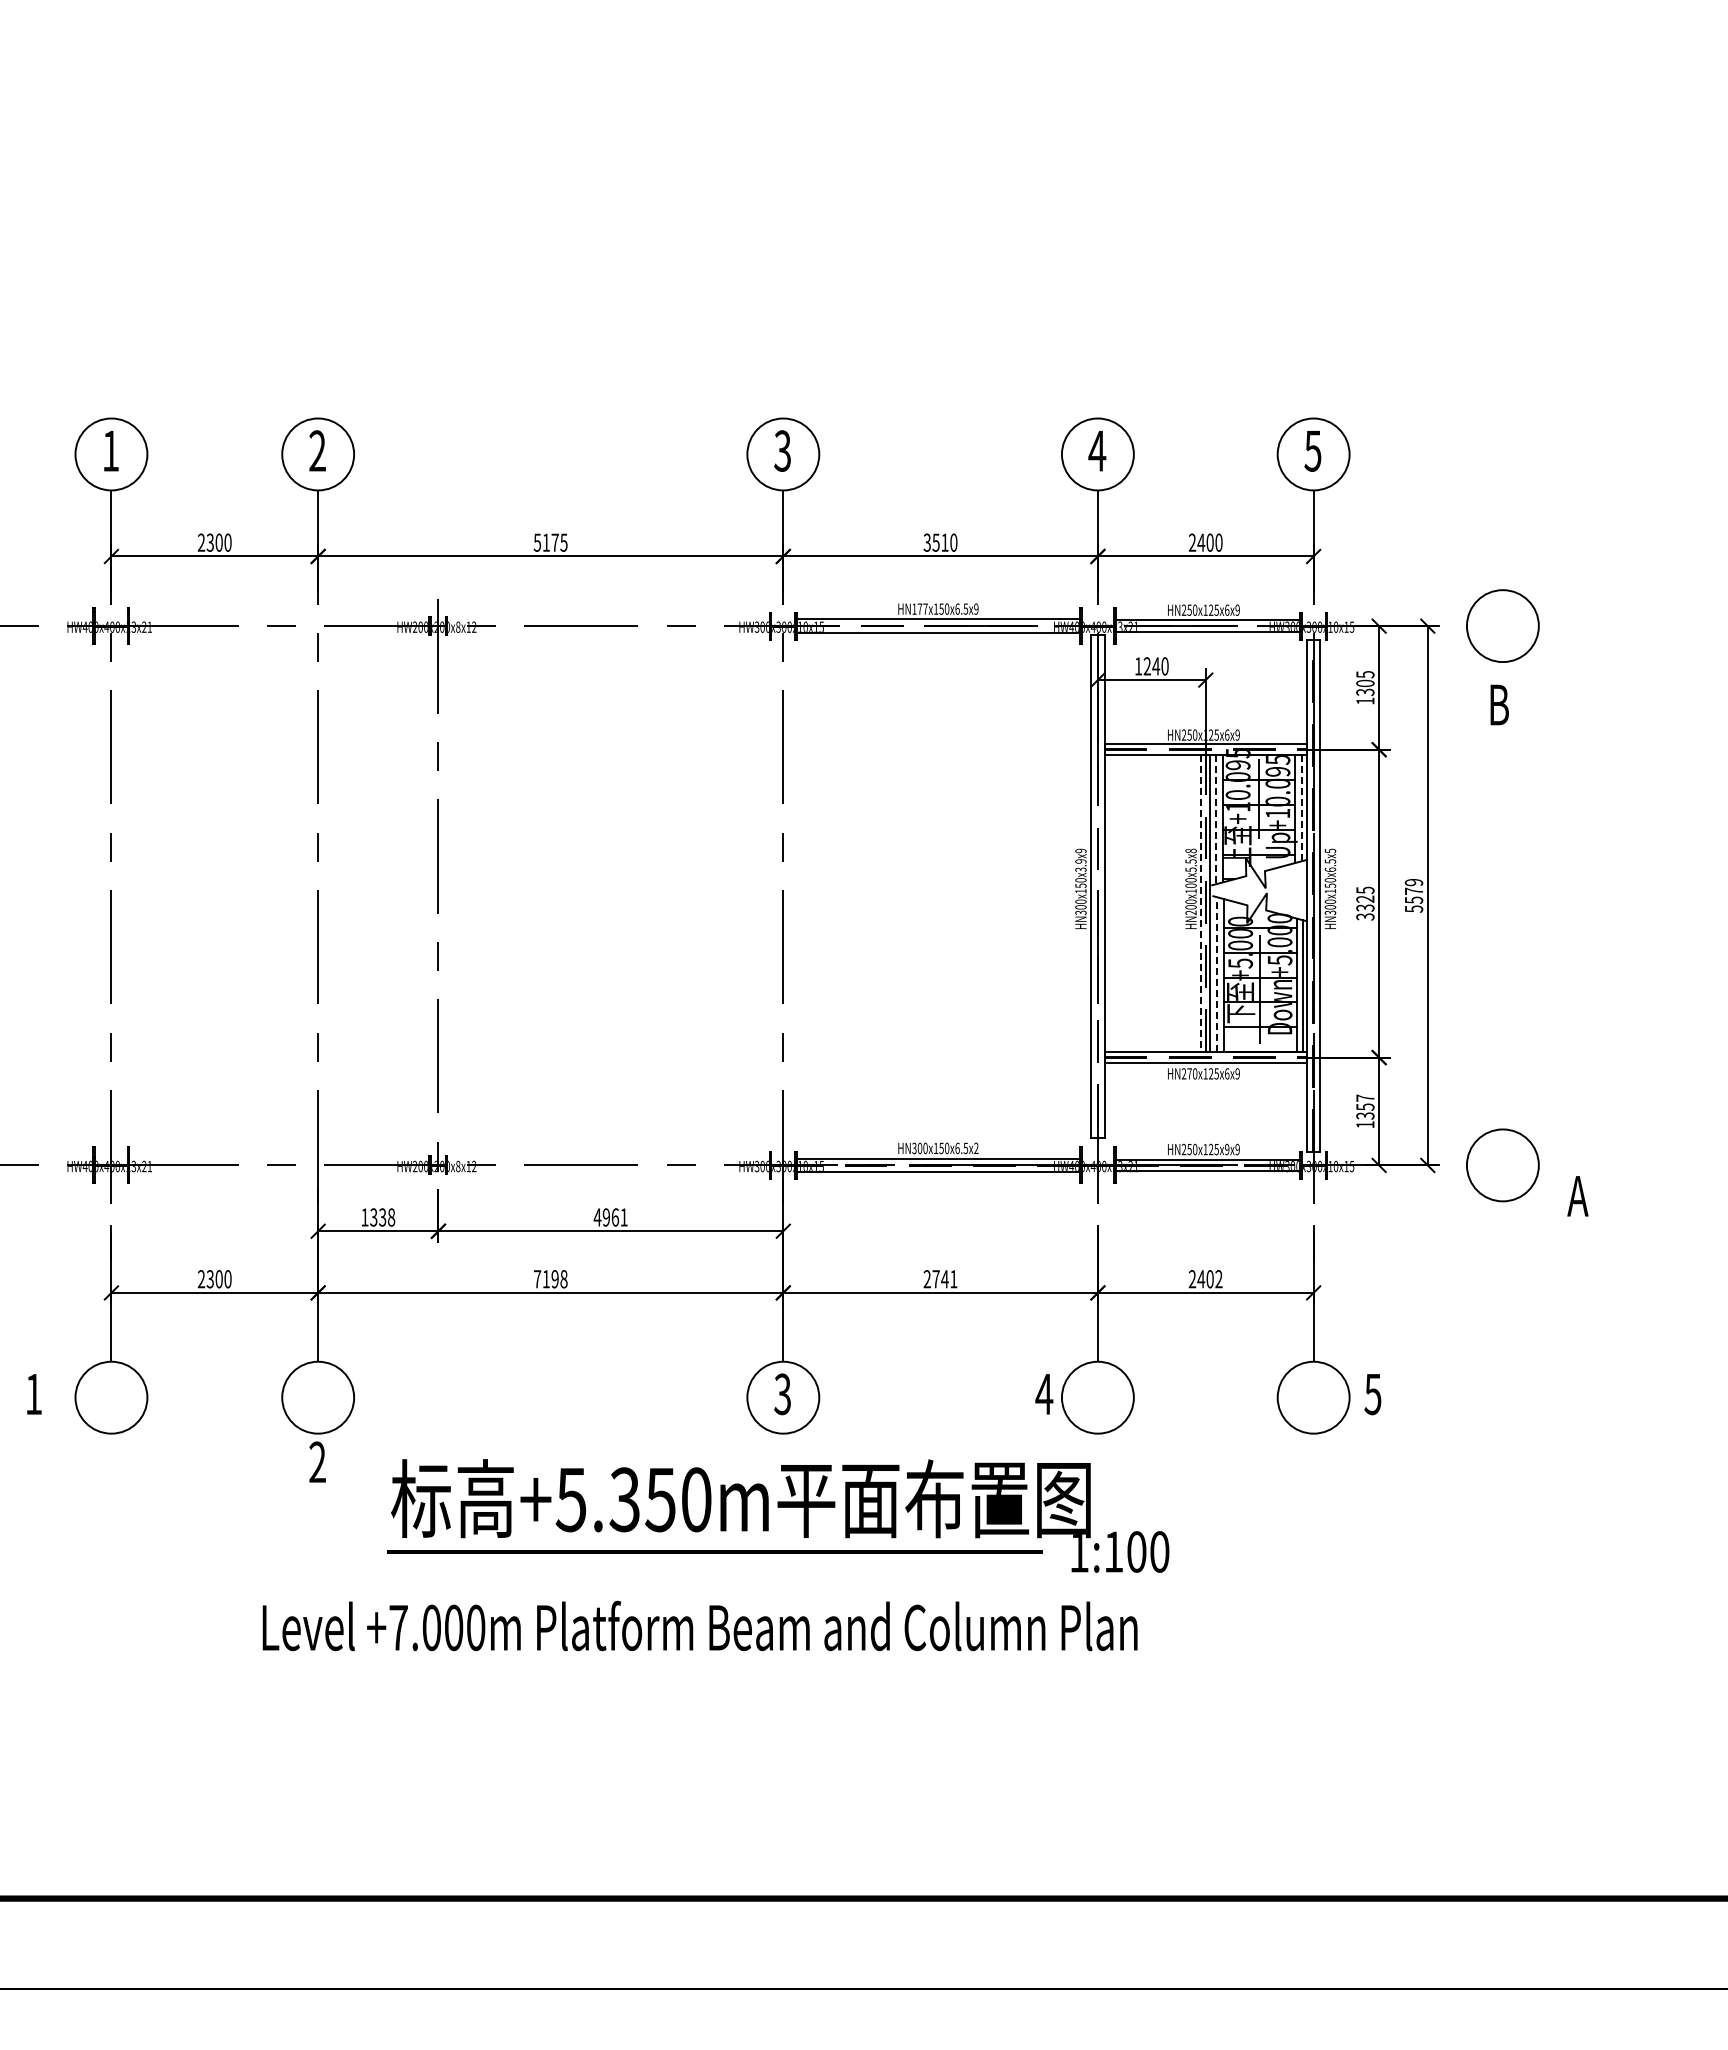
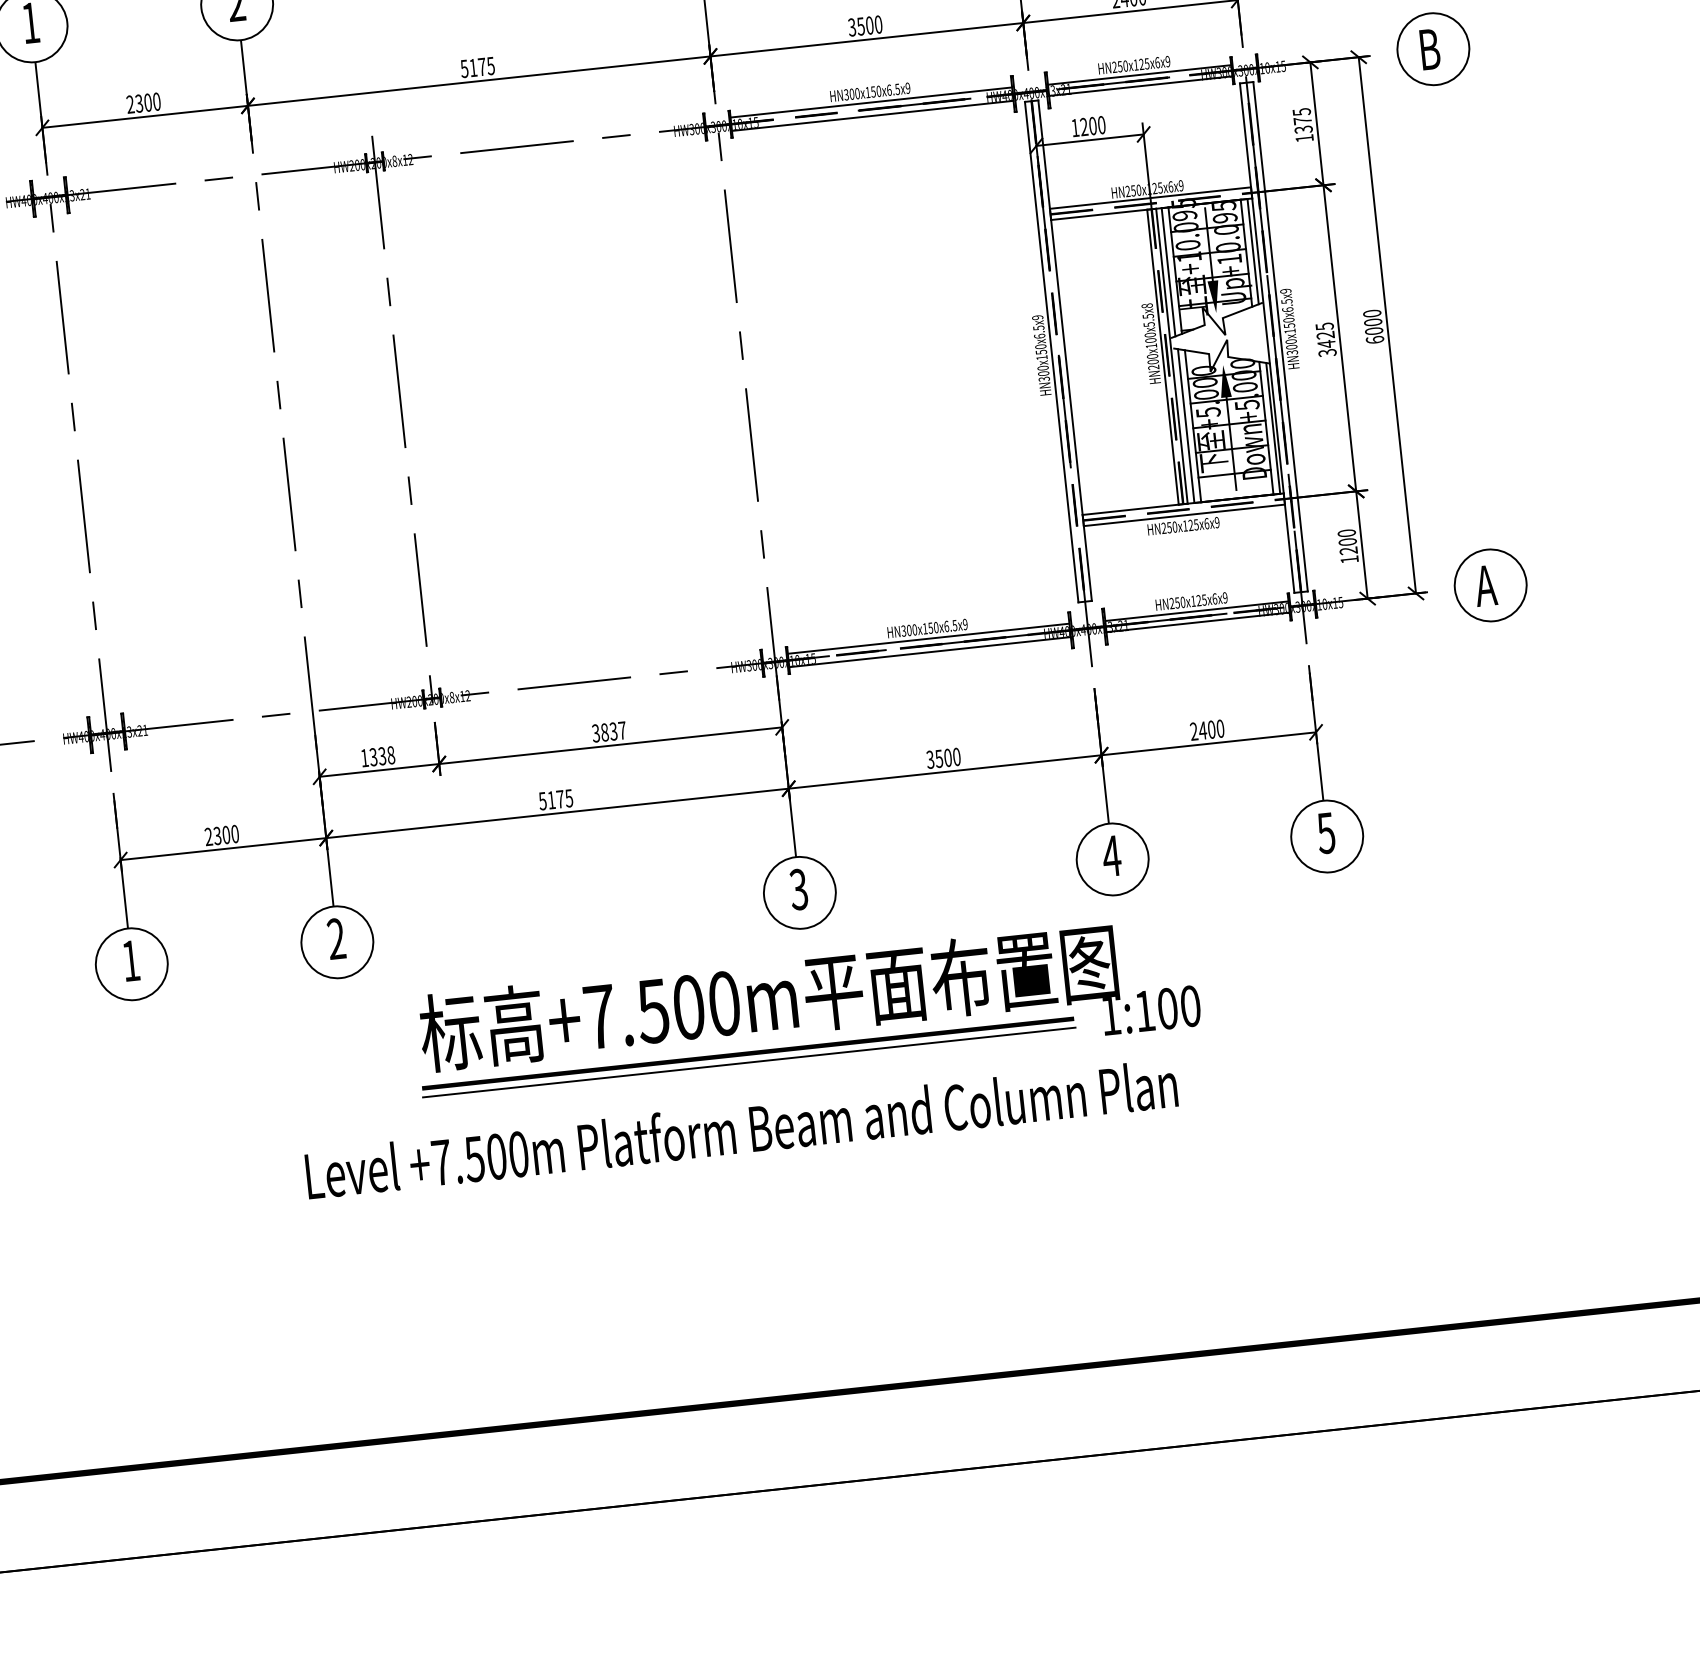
text: (944, 542) -> (869, 25), 3510 -> 3500
text: (919, 608) -> (851, 93), HN177x150x6.5x9 -> HN300x150x6.5x9
text: (1156, 666) -> (1093, 126), 1240 -> 1200
text: (1365, 683) -> (1302, 120), 1305 -> 1375
text: (1499, 704) -> (1429, 48), moved
line: (1302, 808) -> (1253, 251), dashed -> solid
line: (1215, 820) -> (1168, 273), dashed -> solid
fill: (1258, 849) -> (1214, 297), added
text: (1329, 850) -> (1284, 290), HN300x150x6.5x5 -> HN300x150x6.5x9
text: (1080, 865) -> (1038, 332), HN300x150x3.9x9 -> HN300x150x6.5x9
text: (1413, 895) -> (1373, 326), 5579 -> 6000
line: (1201, 904) -> (1163, 358), dashed -> solid
text: (1365, 908) -> (1326, 344), 3325 -> 3425
fill: (1259, 934) -> (1224, 381), added
line: (1217, 974) -> (1186, 425), dashed -> solid
text: (1189, 1073) -> (1169, 527), HN270x125x6x9 -> HN250x125x6x9
text: (1365, 1106) -> (1347, 541), 1357 -> 1200
text: (976, 1148) -> (965, 624), HN300x150x6.5x2 -> HN300x150x6.5x9
text: (1227, 1149) -> (1215, 598), HN250x125x9x9 -> HN250x125x6x9
text: (1577, 1196) -> (1485, 586), moved
text: (610, 1217) -> (608, 732), 4961 -> 3837
text: (550, 1279) -> (555, 800), 7198 -> 5175
text: (940, 1279) -> (943, 758), 2741 -> 3500
text: (1218, 1279) -> (1220, 729), 2402 -> 2400
text: (34, 1394) -> (131, 961), moved
text: (1044, 1394) -> (1111, 856), moved
text: (1372, 1394) -> (1325, 833), moved
text: (317, 1461) -> (336, 938), moved
text: (615, 1499) -> (643, 1011), +5.350m -> +7.500m
line: (714, 1561) -> (748, 1063), added
text: (431, 1627) -> (474, 1158), +7.000m -> +7.500m

